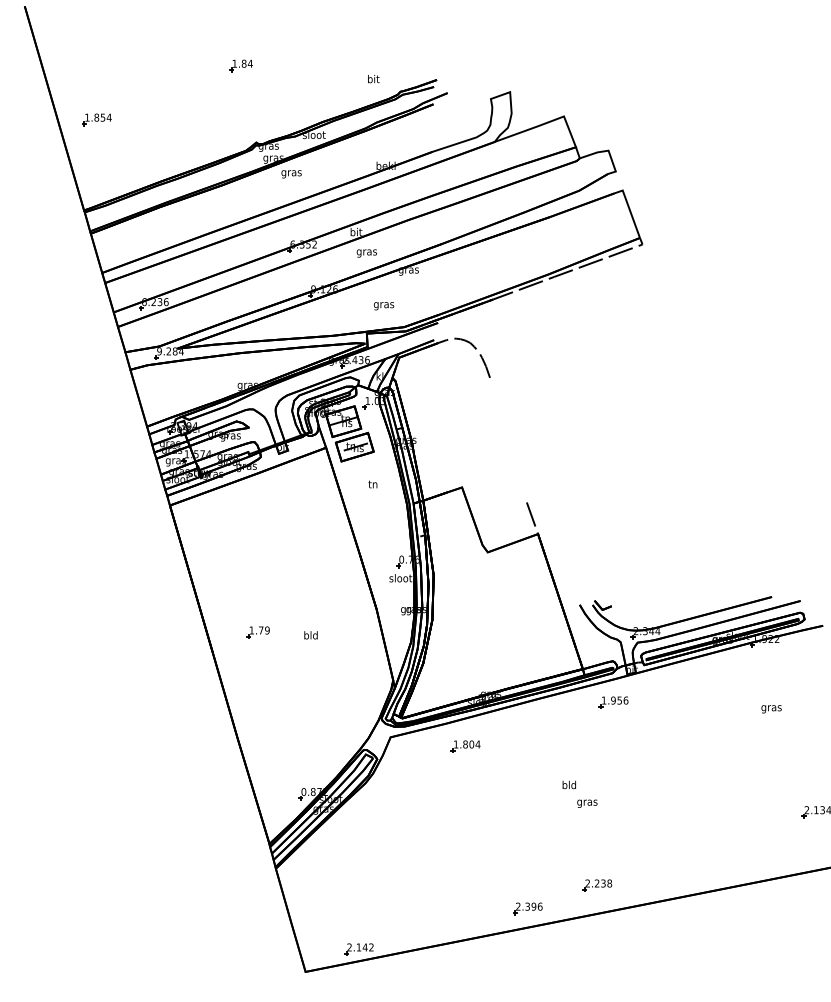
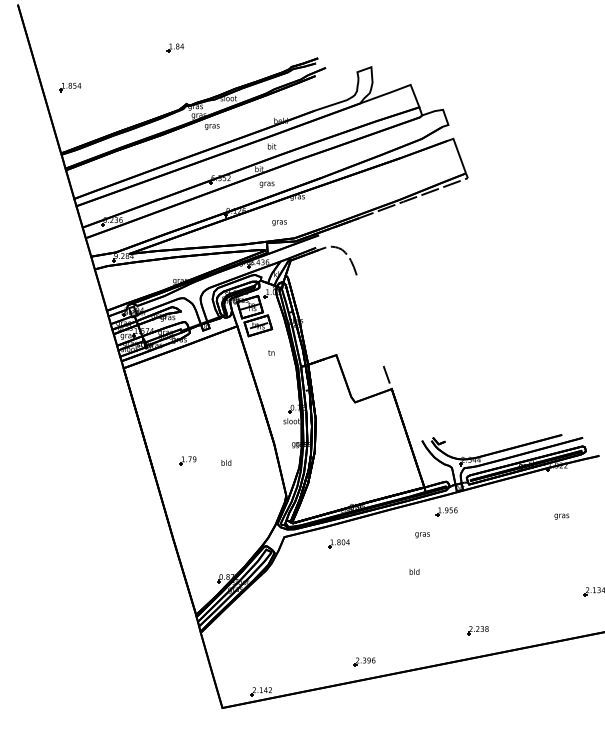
text: (373, 79) -> (271, 146), moved
text: (587, 803) -> (422, 535), moved
part: (597, 885) -> (478, 630), moved
part: (527, 908) -> (364, 661), moved

